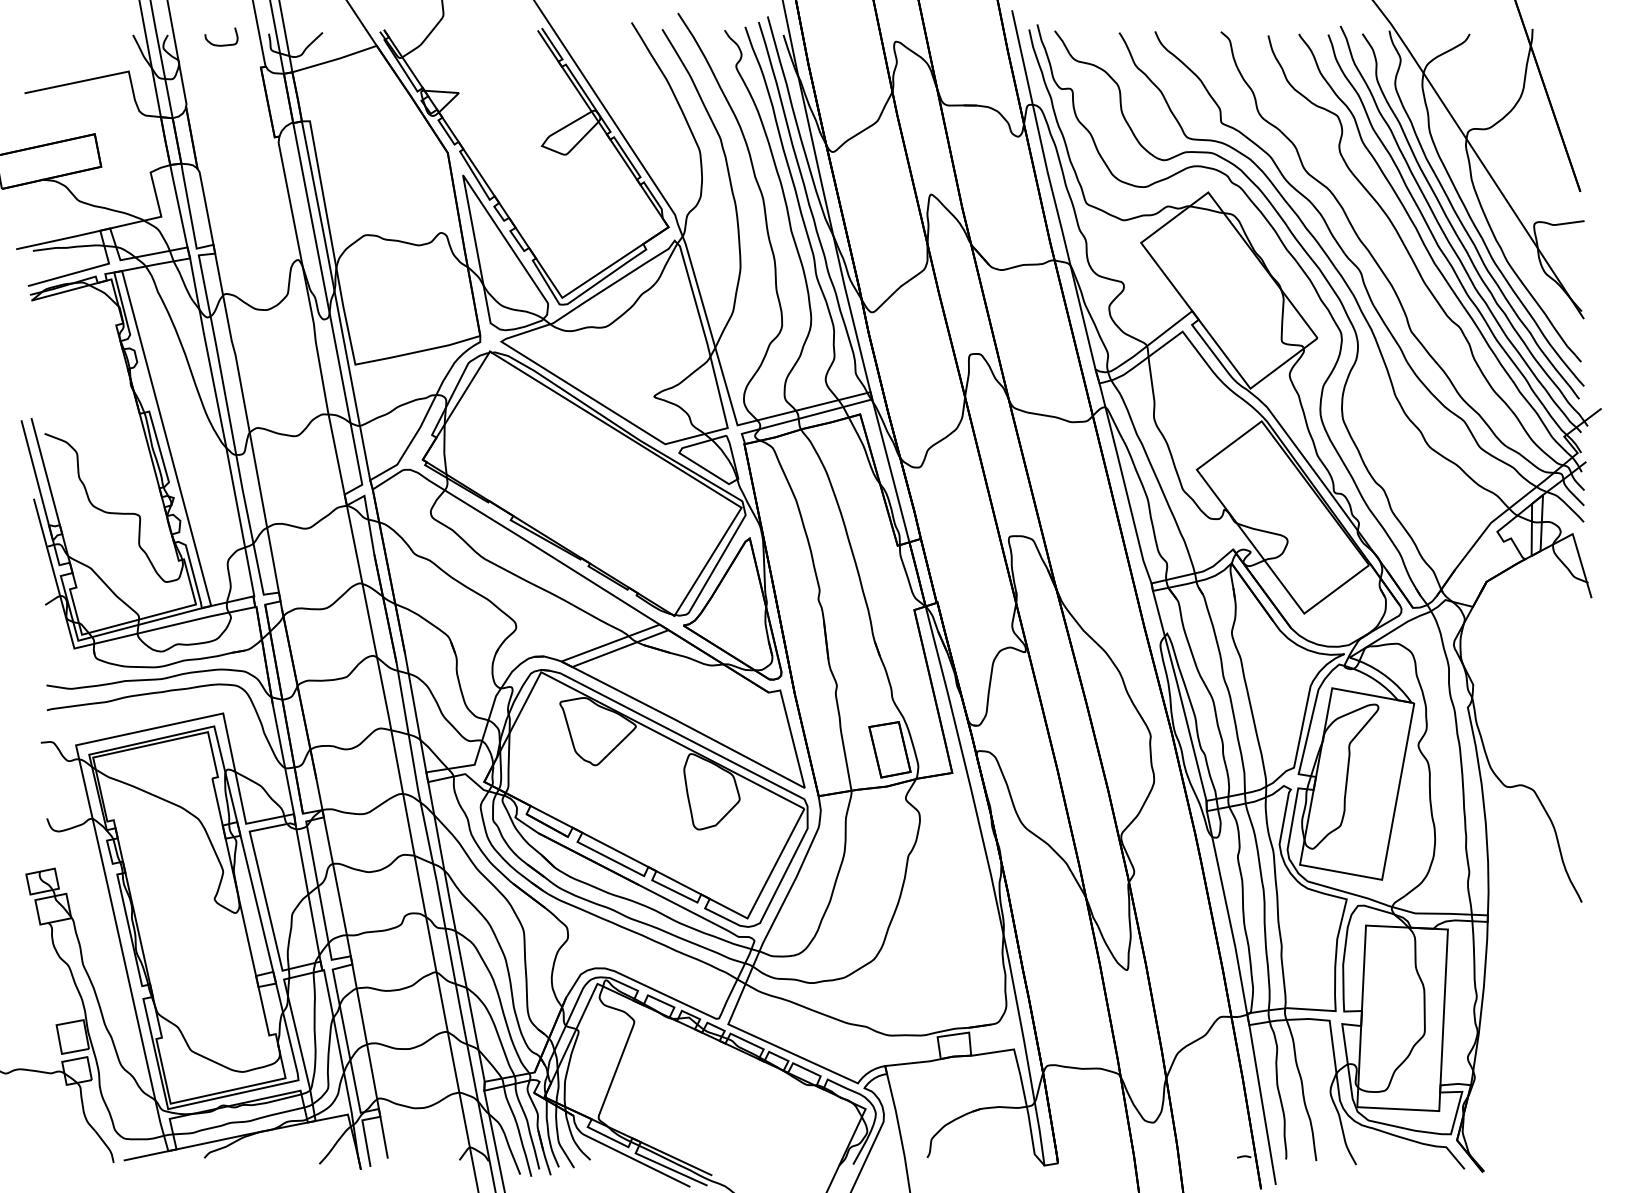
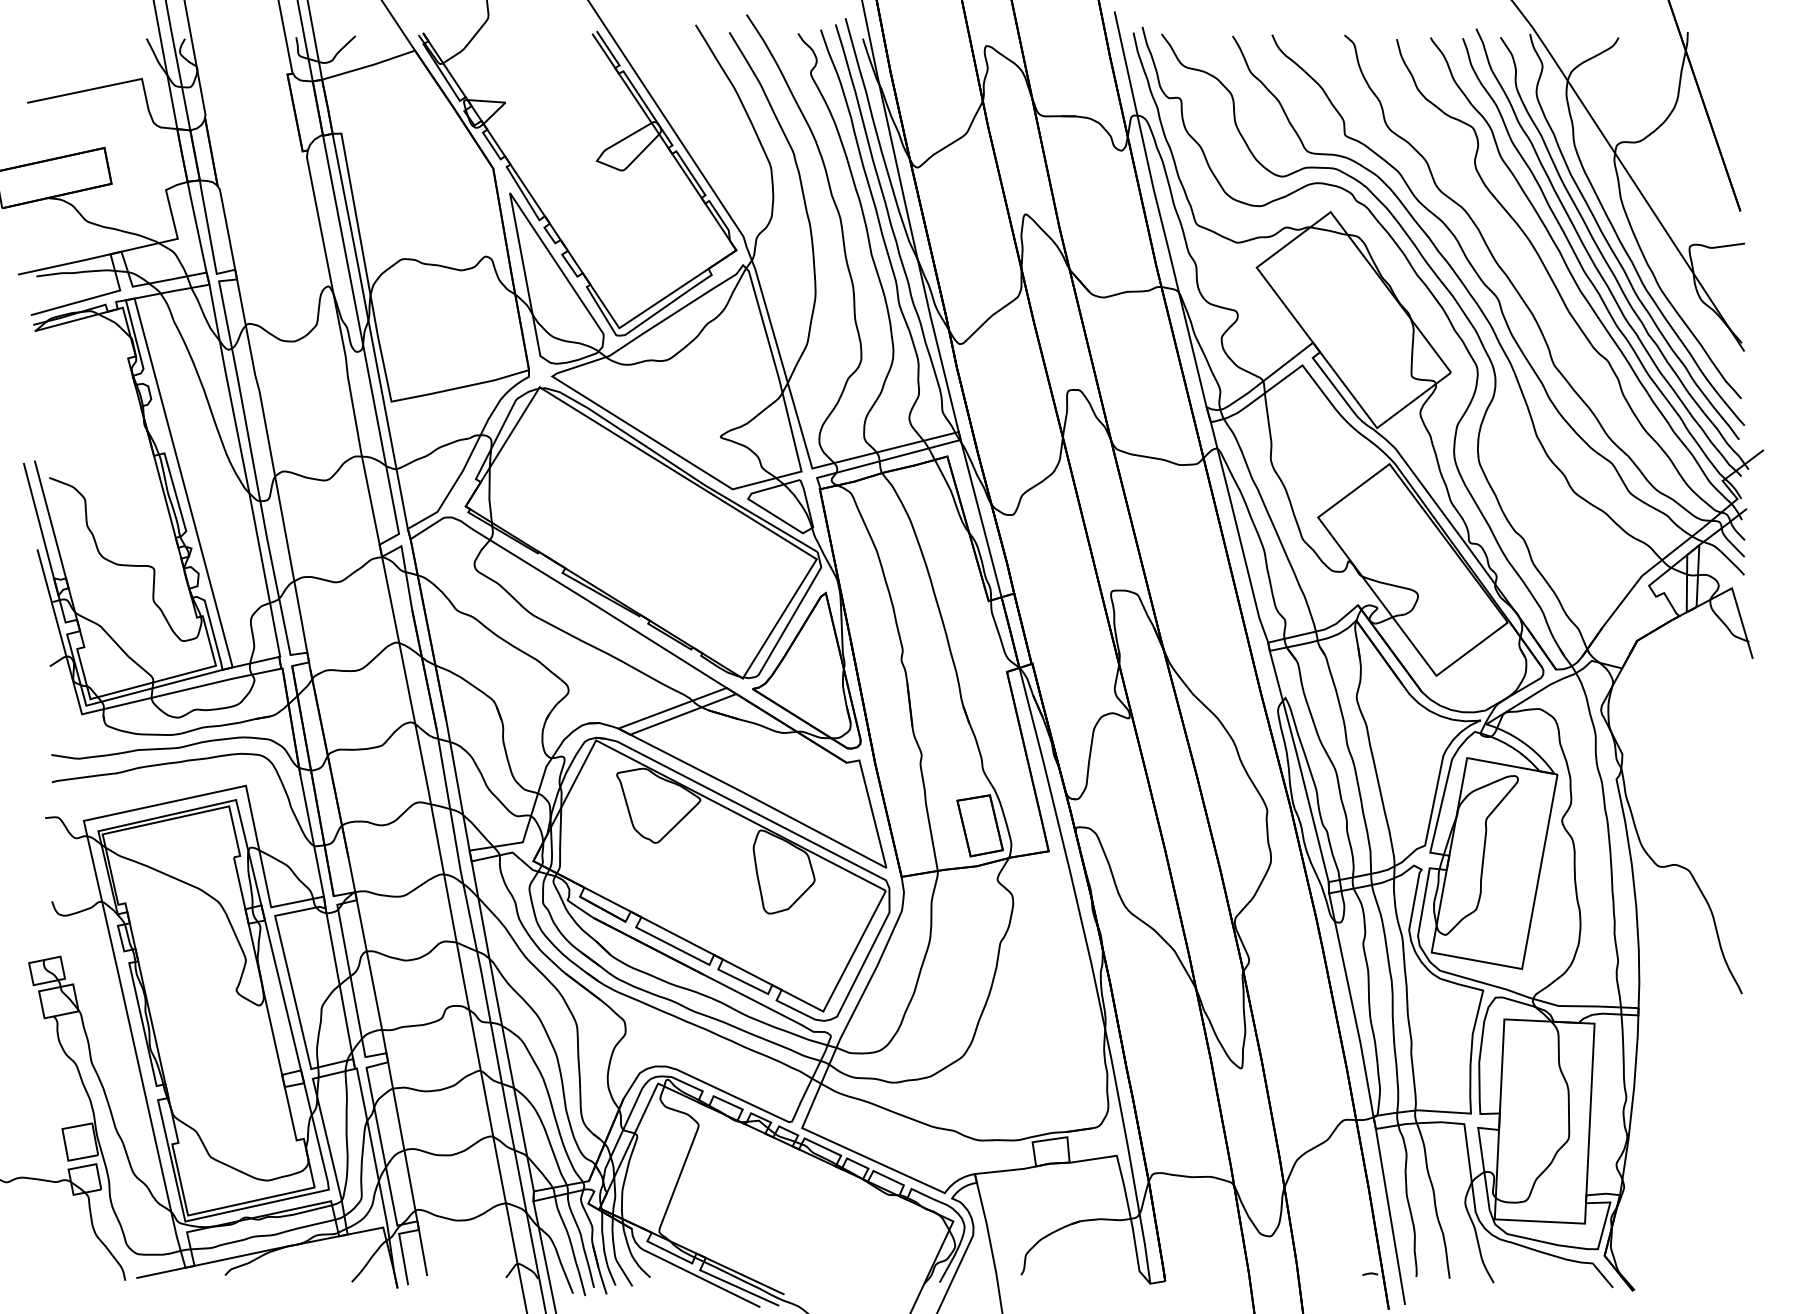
curve: (221, 44) -> (243, 49), removed

